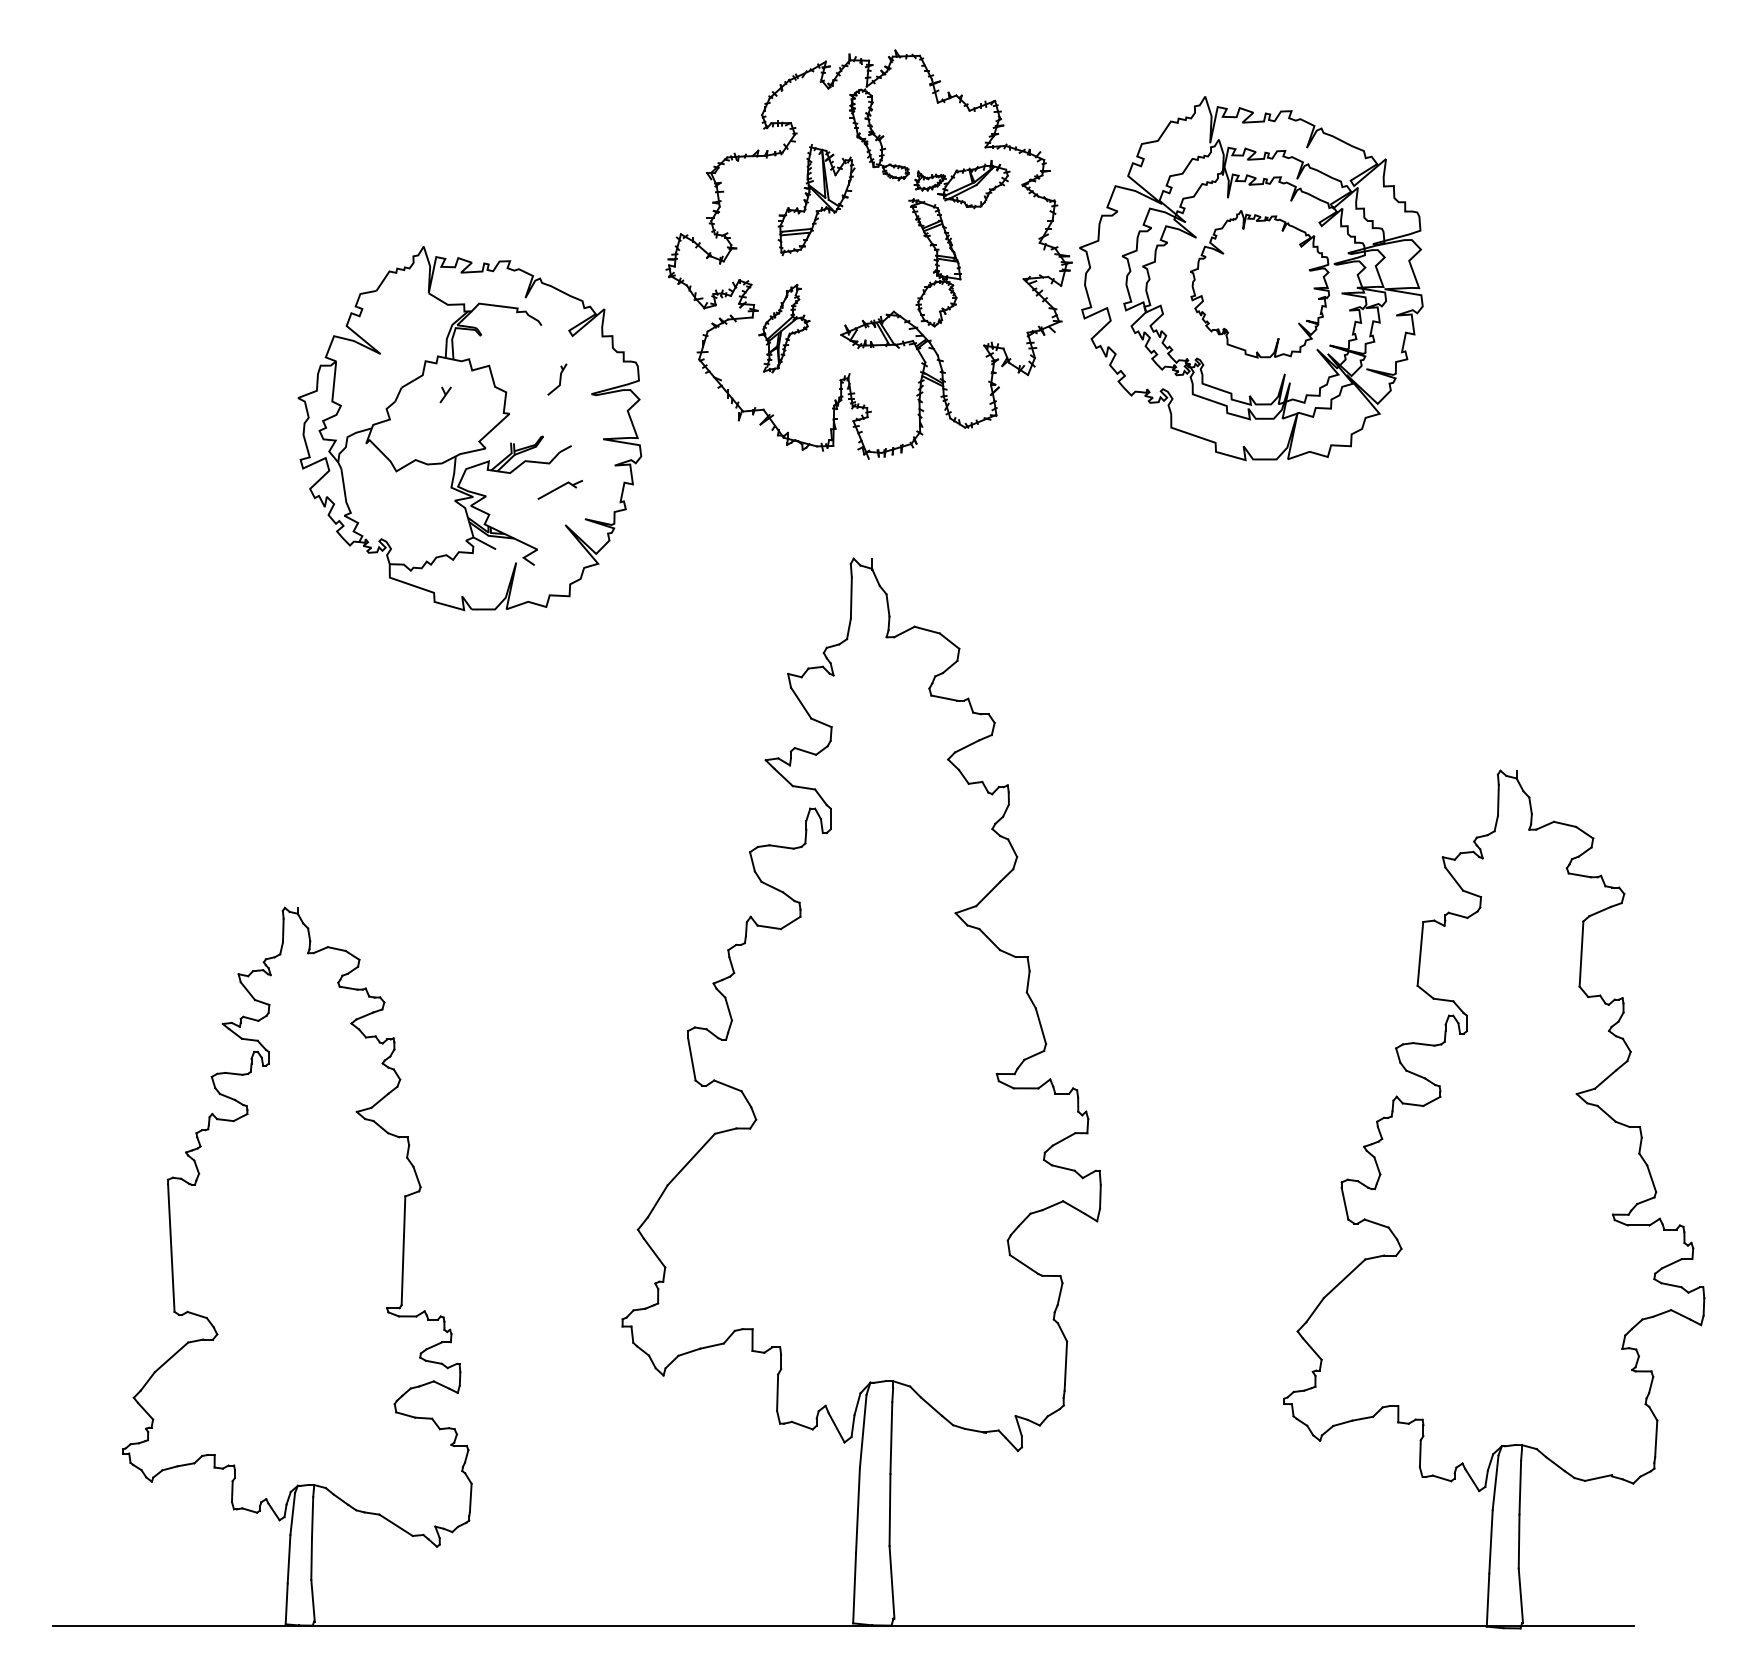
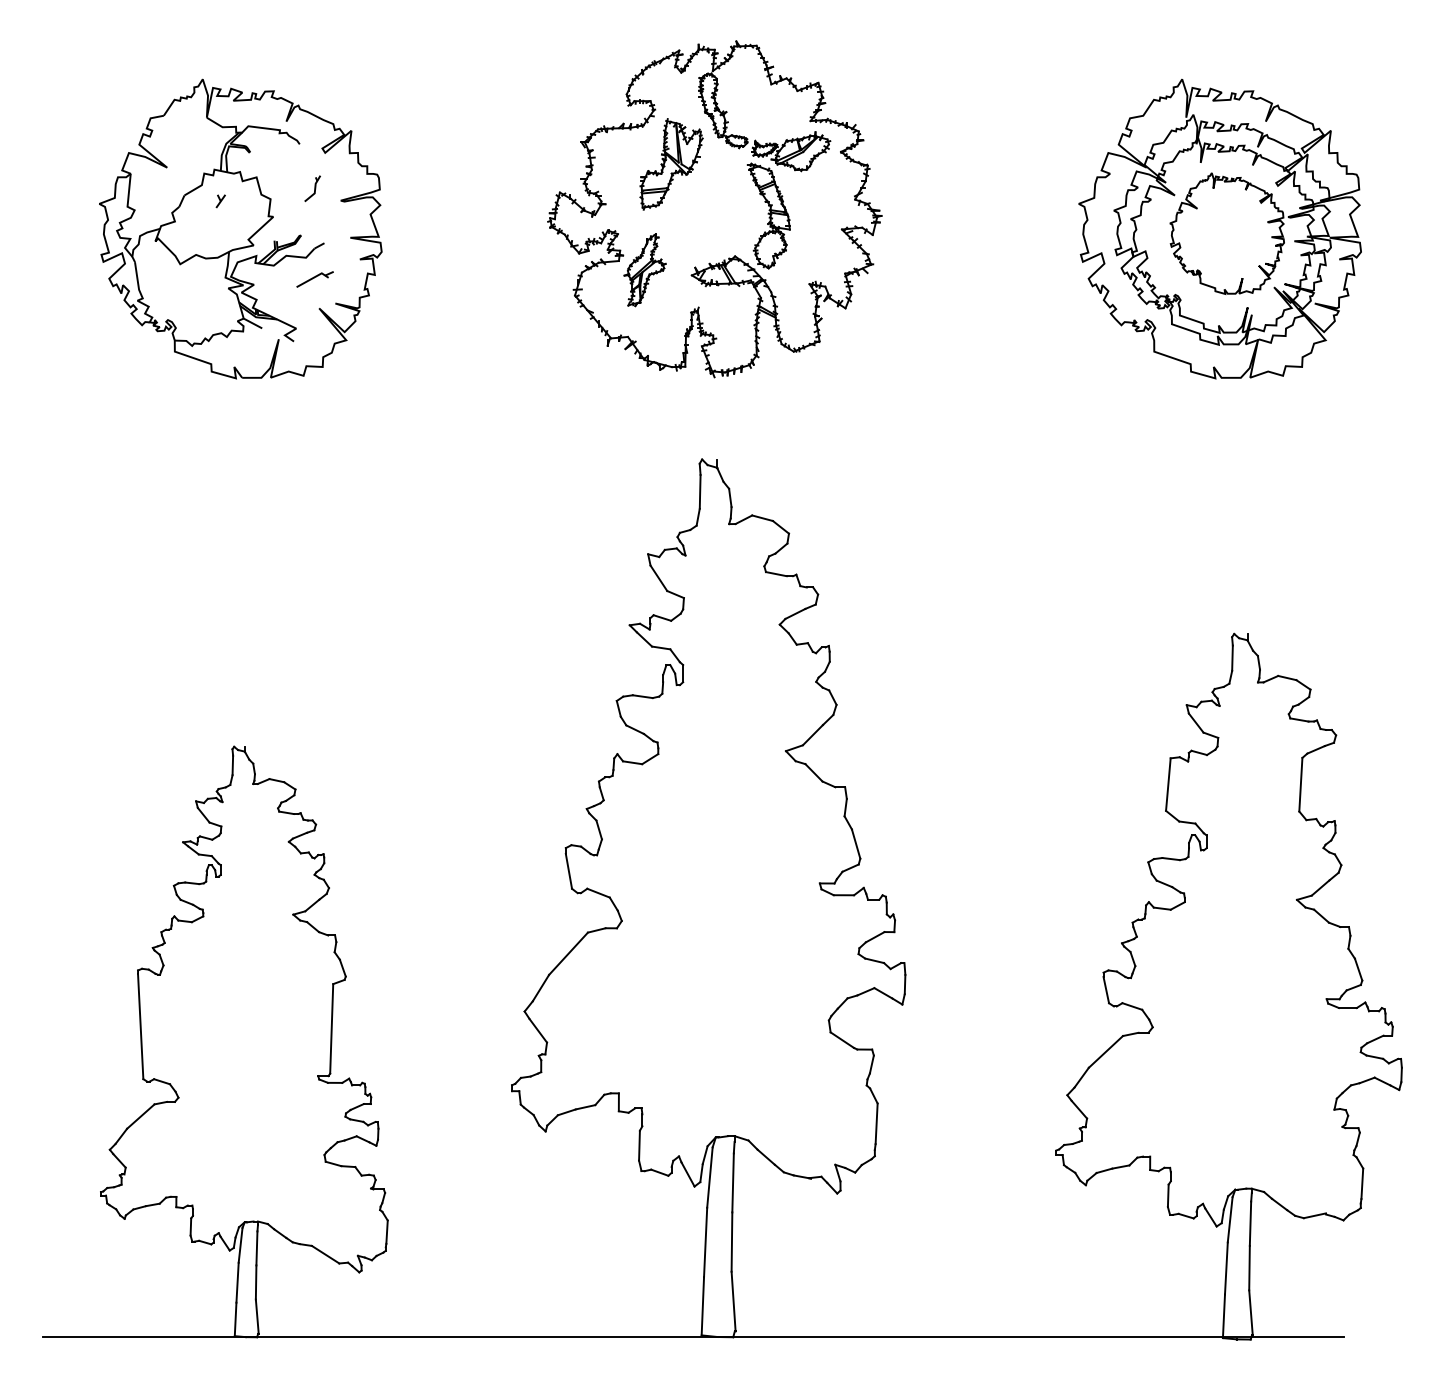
part: (1251, 278) -> (1220, 228), moved
part: (469, 428) -> (240, 228), moved

